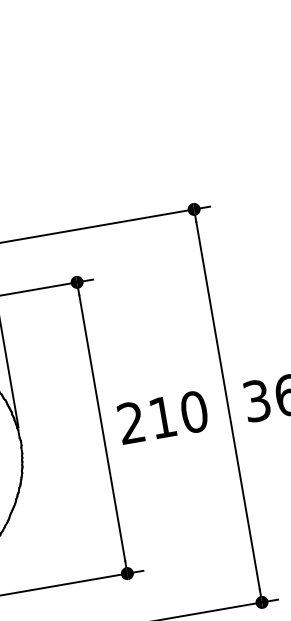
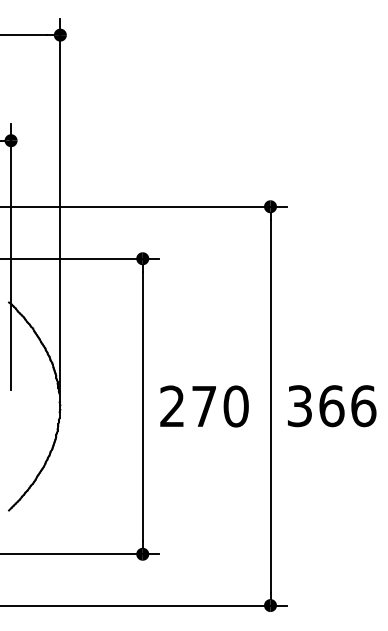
text: (162, 417) -> (203, 406), 210 -> 270

